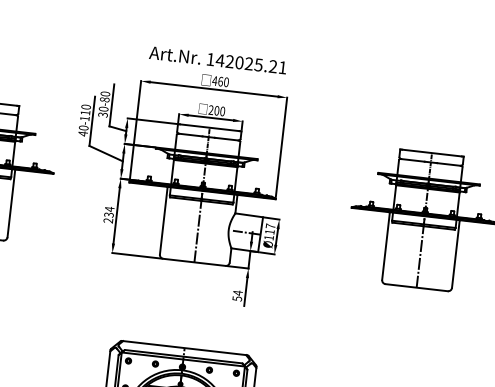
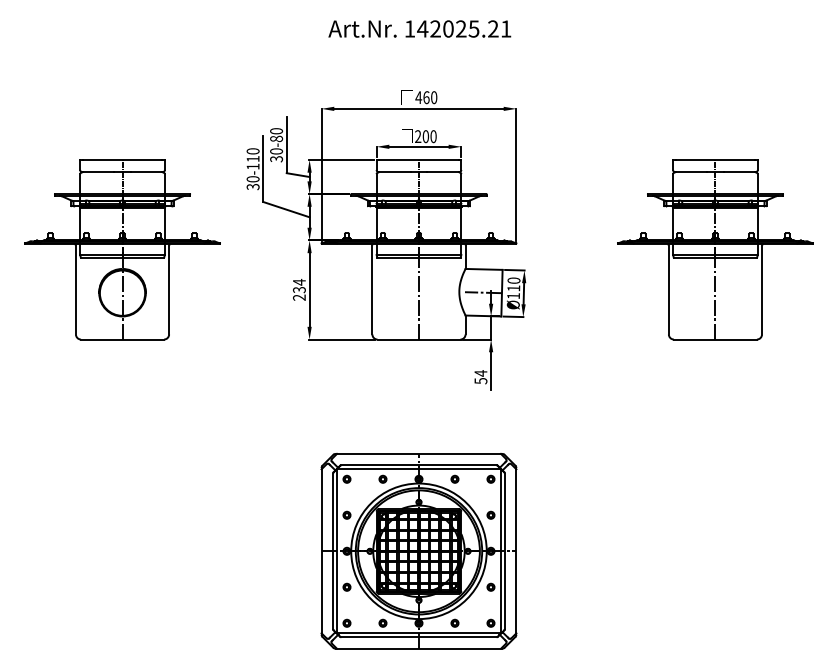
text: (217, 59) -> (419, 28), moved
text: (82, 133) -> (252, 186), 40-110 -> 30-110
text: (270, 226) -> (513, 280), Ø117 -> Ø110

